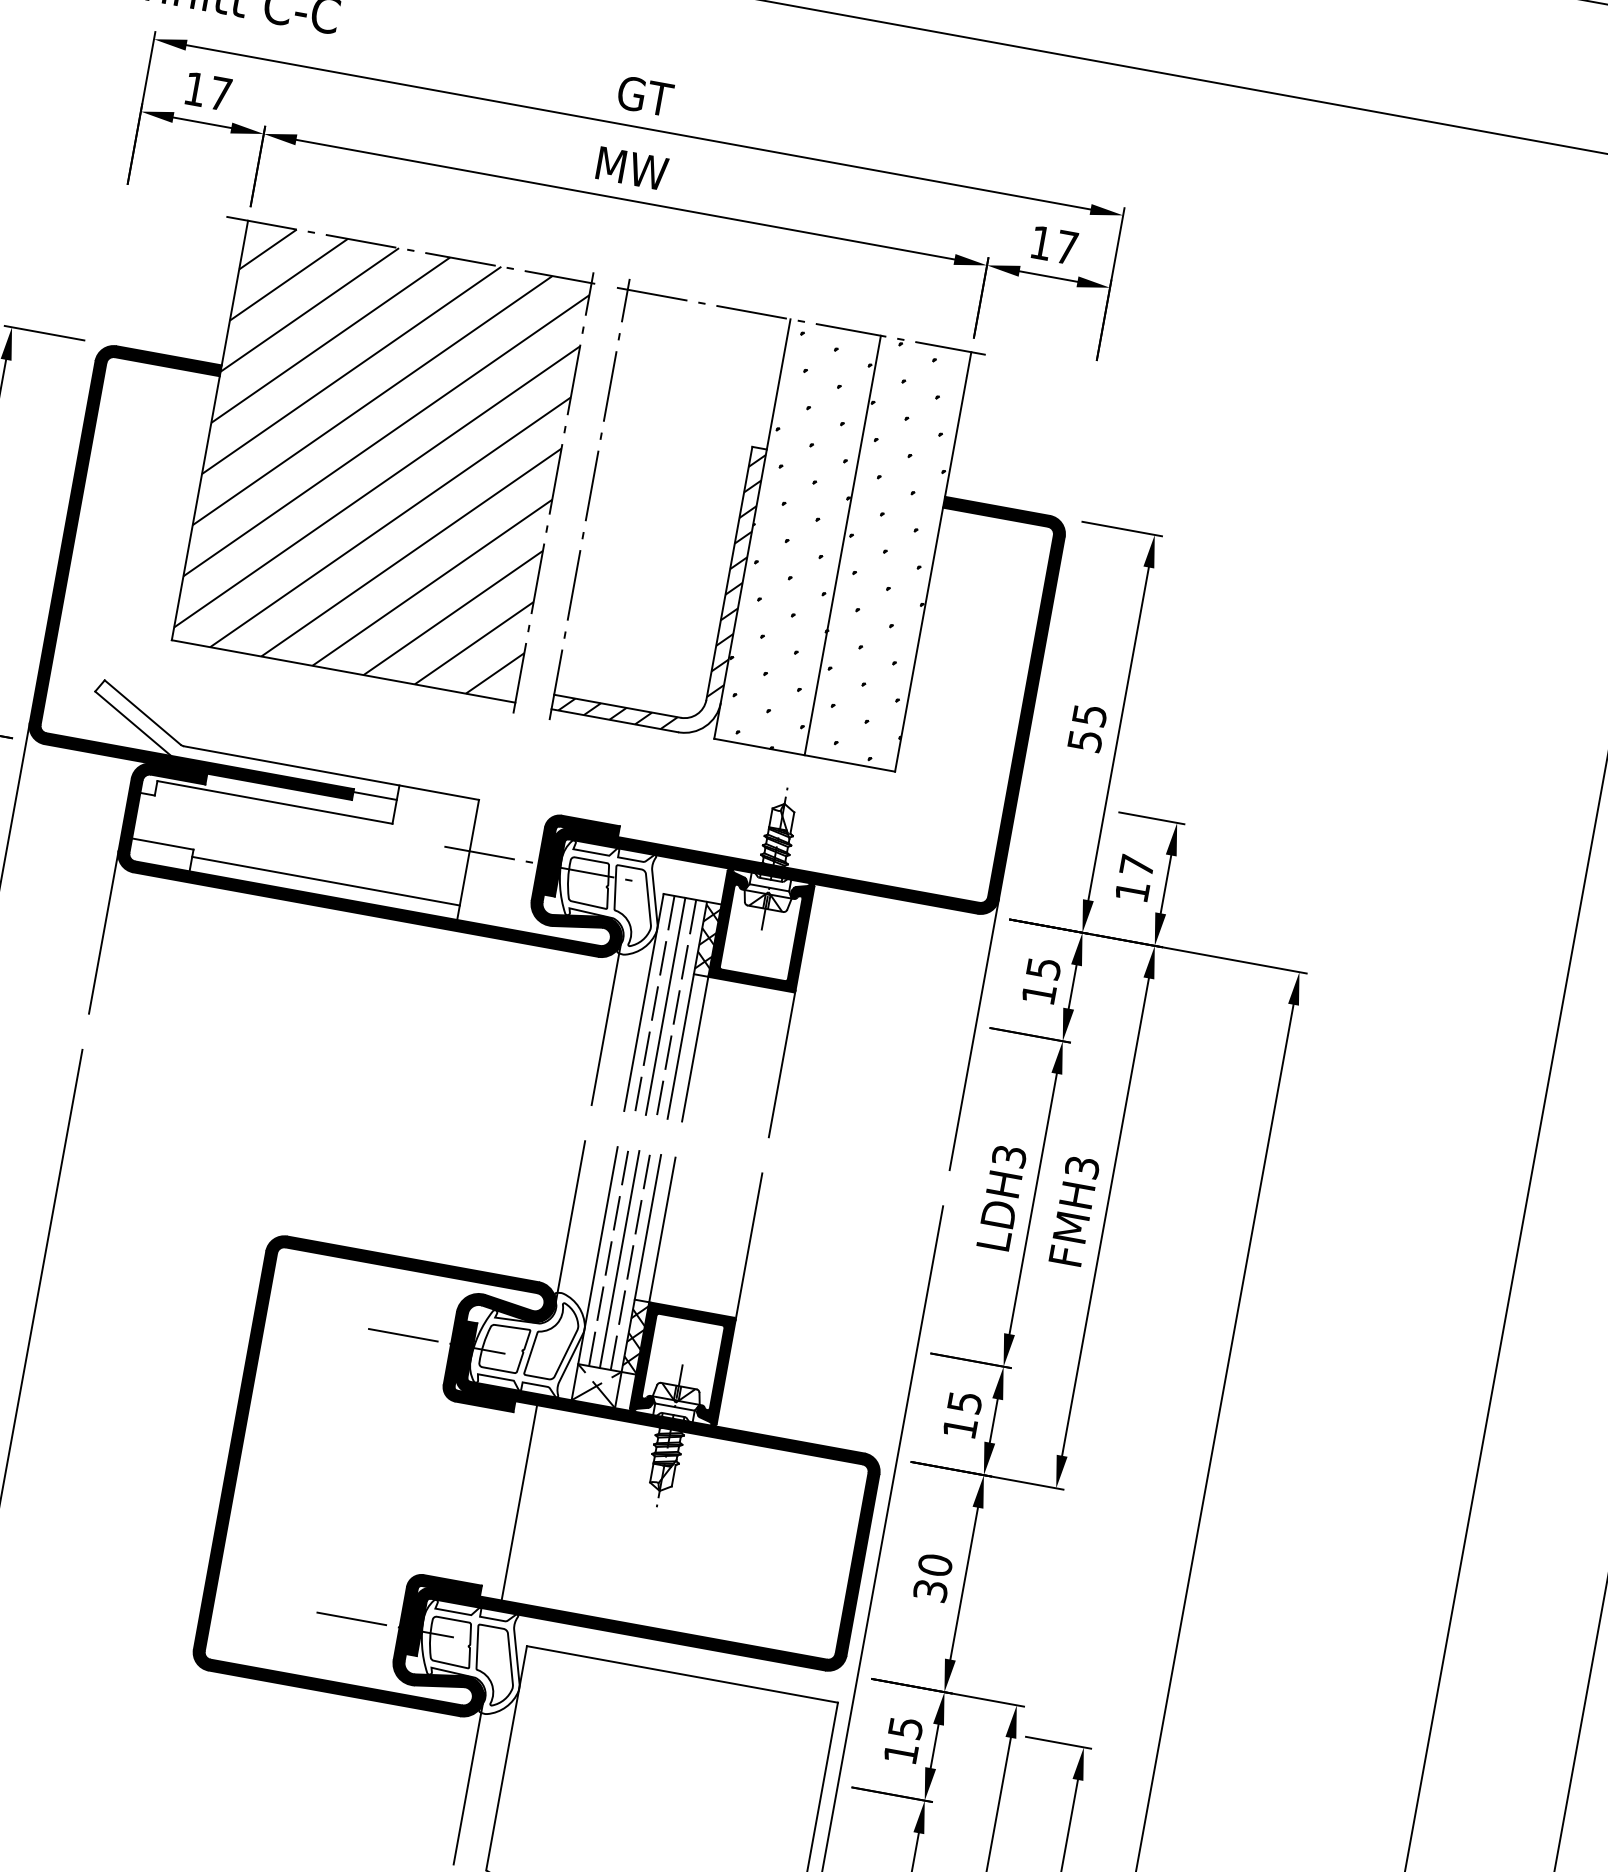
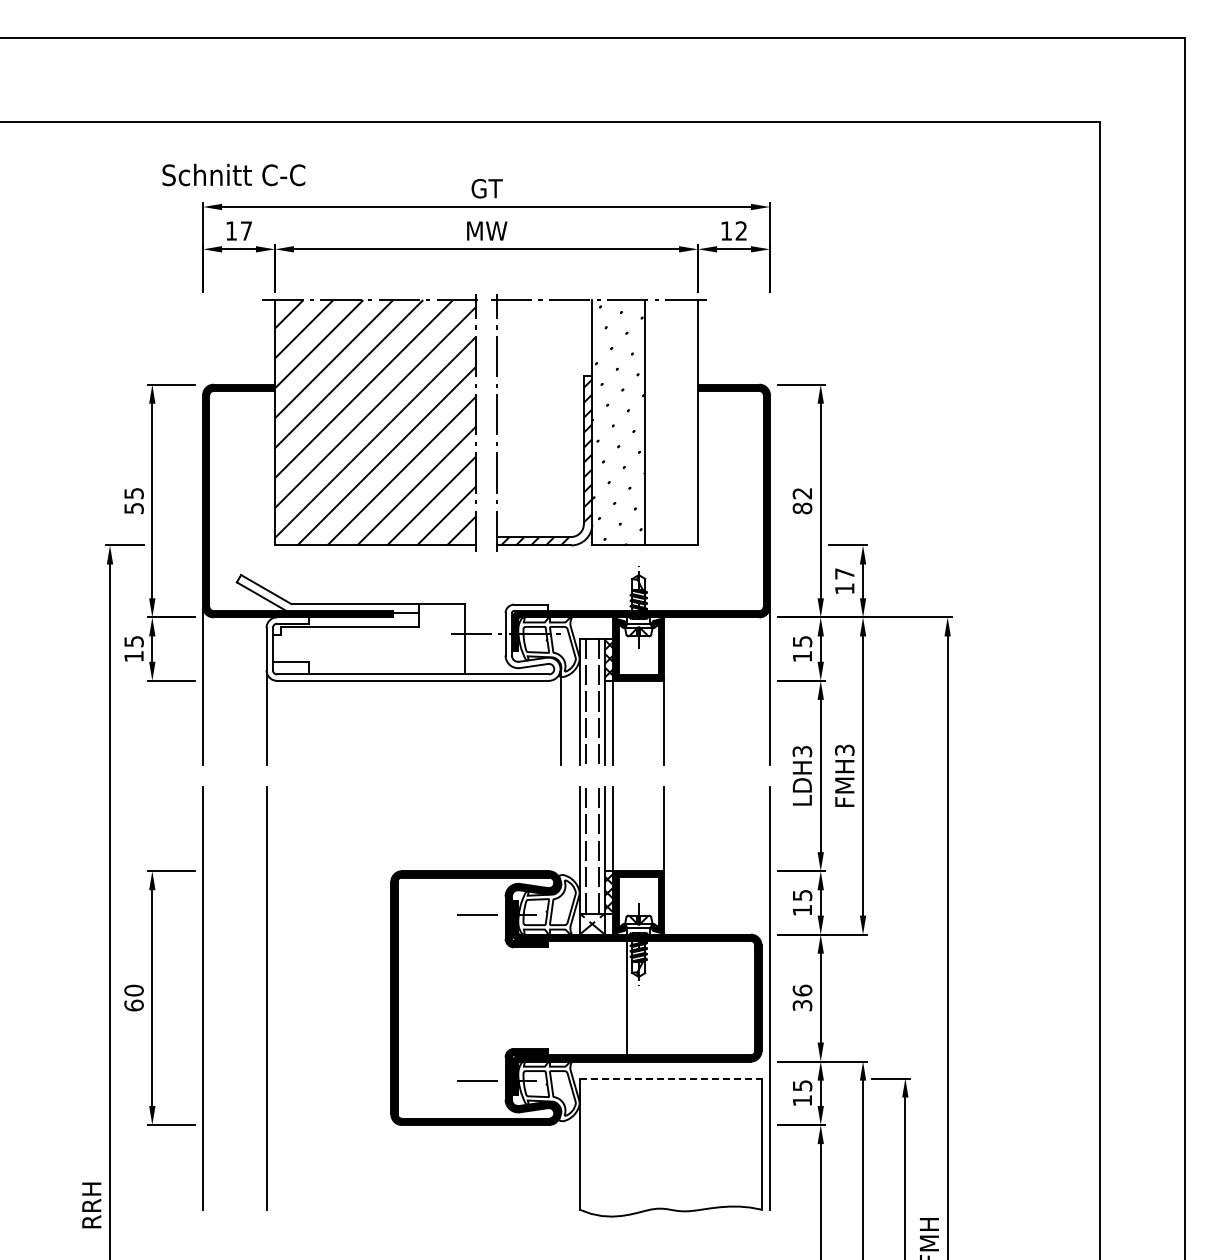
text: (1065, 246) -> (740, 230), 17 -> 12
hatch: (888, 551) -> (671, 421), removed
text: (1087, 728) -> (802, 501), 55 -> 82
fill: (378, 849) -> (413, 642), removed
line: (324, 881) -> (386, 666), removed
line: (666, 1005) -> (592, 701), removed
line: (570, 1223) -> (560, 834), removed
line: (620, 1258) -> (592, 849), removed
line: (519, 1503) -> (626, 998), moved
text: (933, 1564) -> (801, 990), 30 -> 36
line: (682, 1674) -> (670, 1078), solid -> dashed
line: (469, 1778) -> (560, 1159), removed

